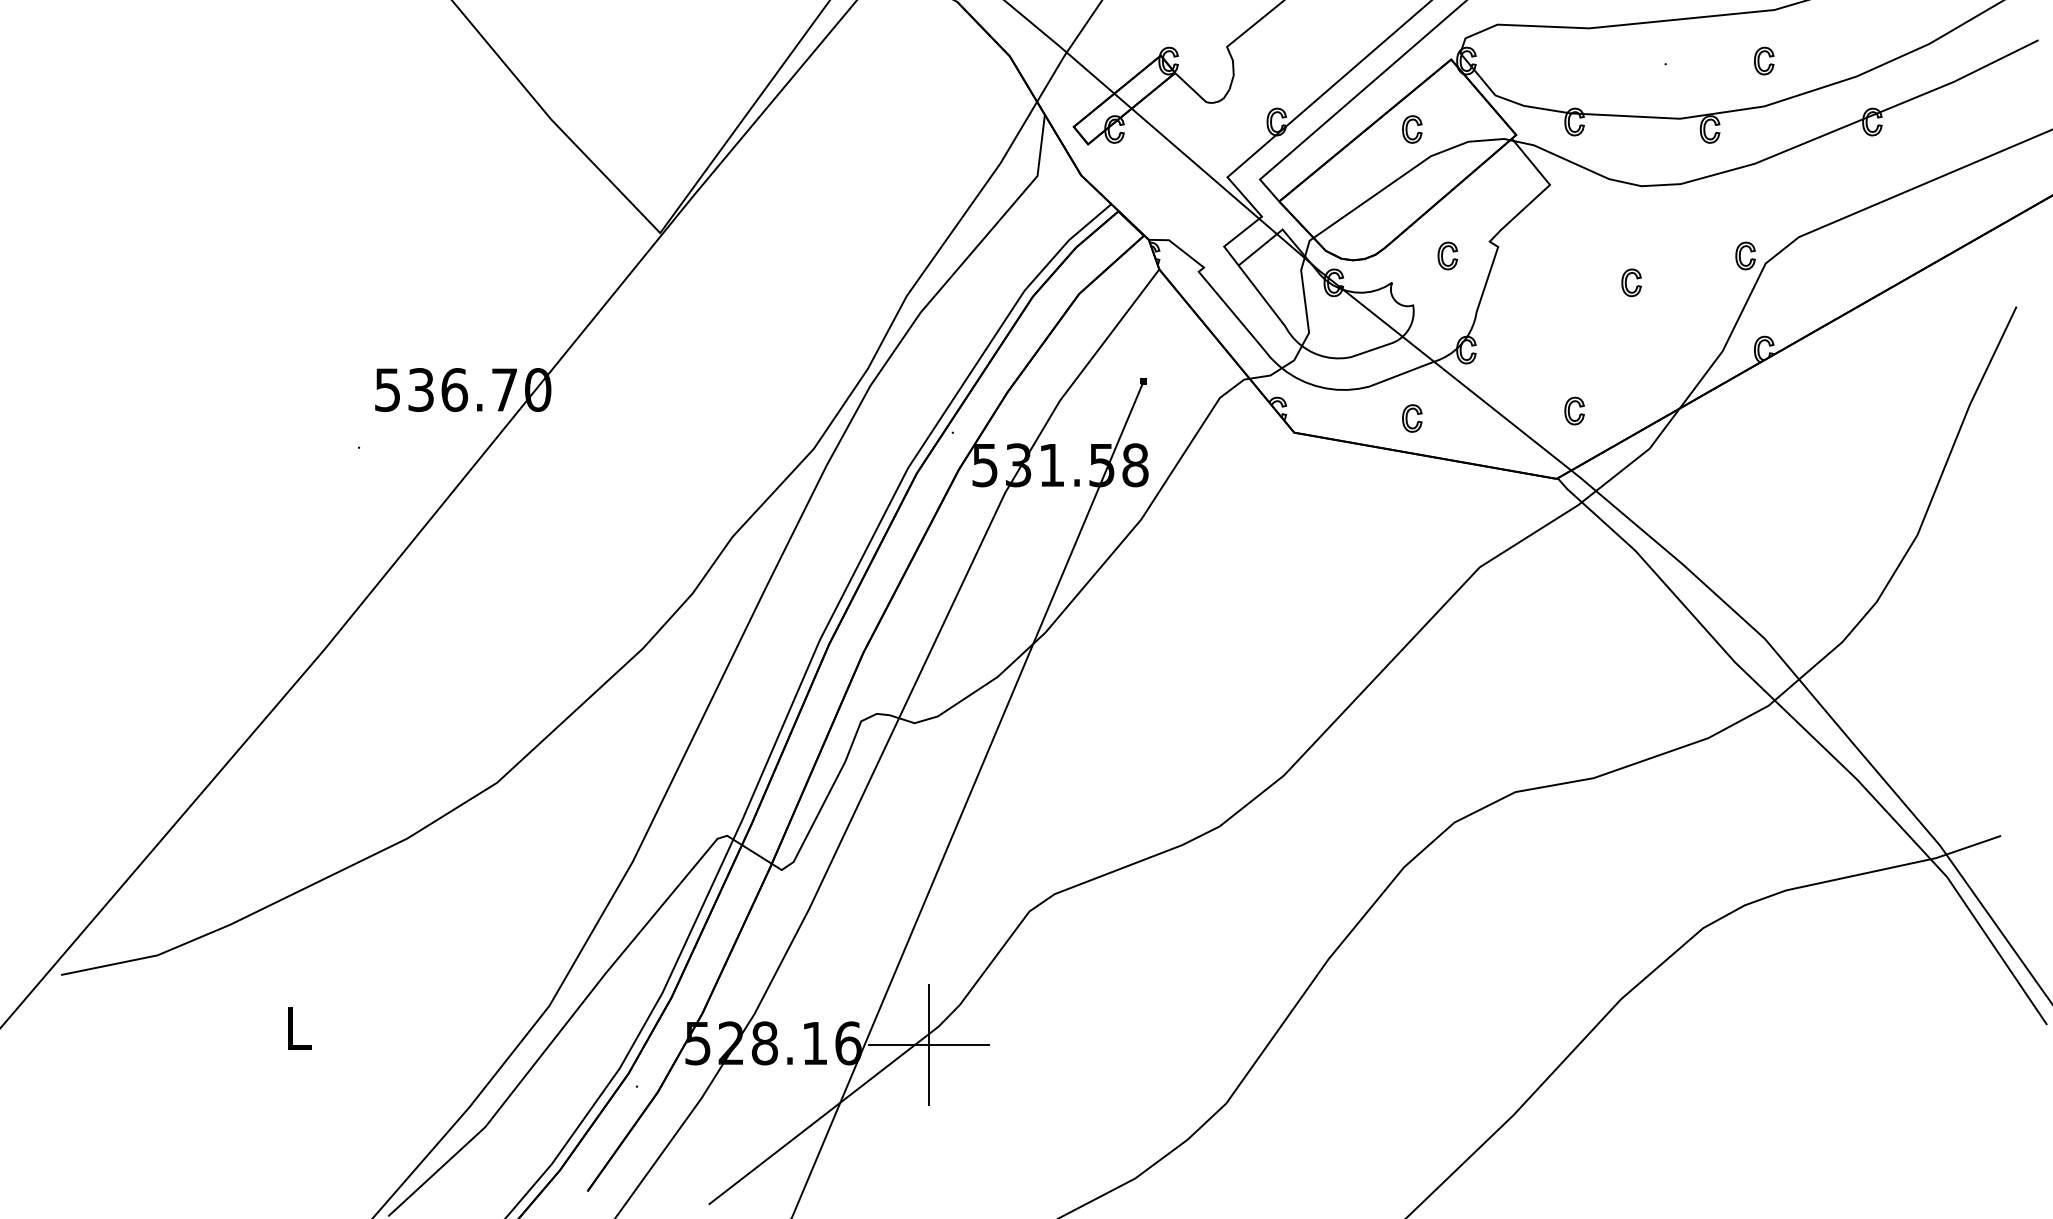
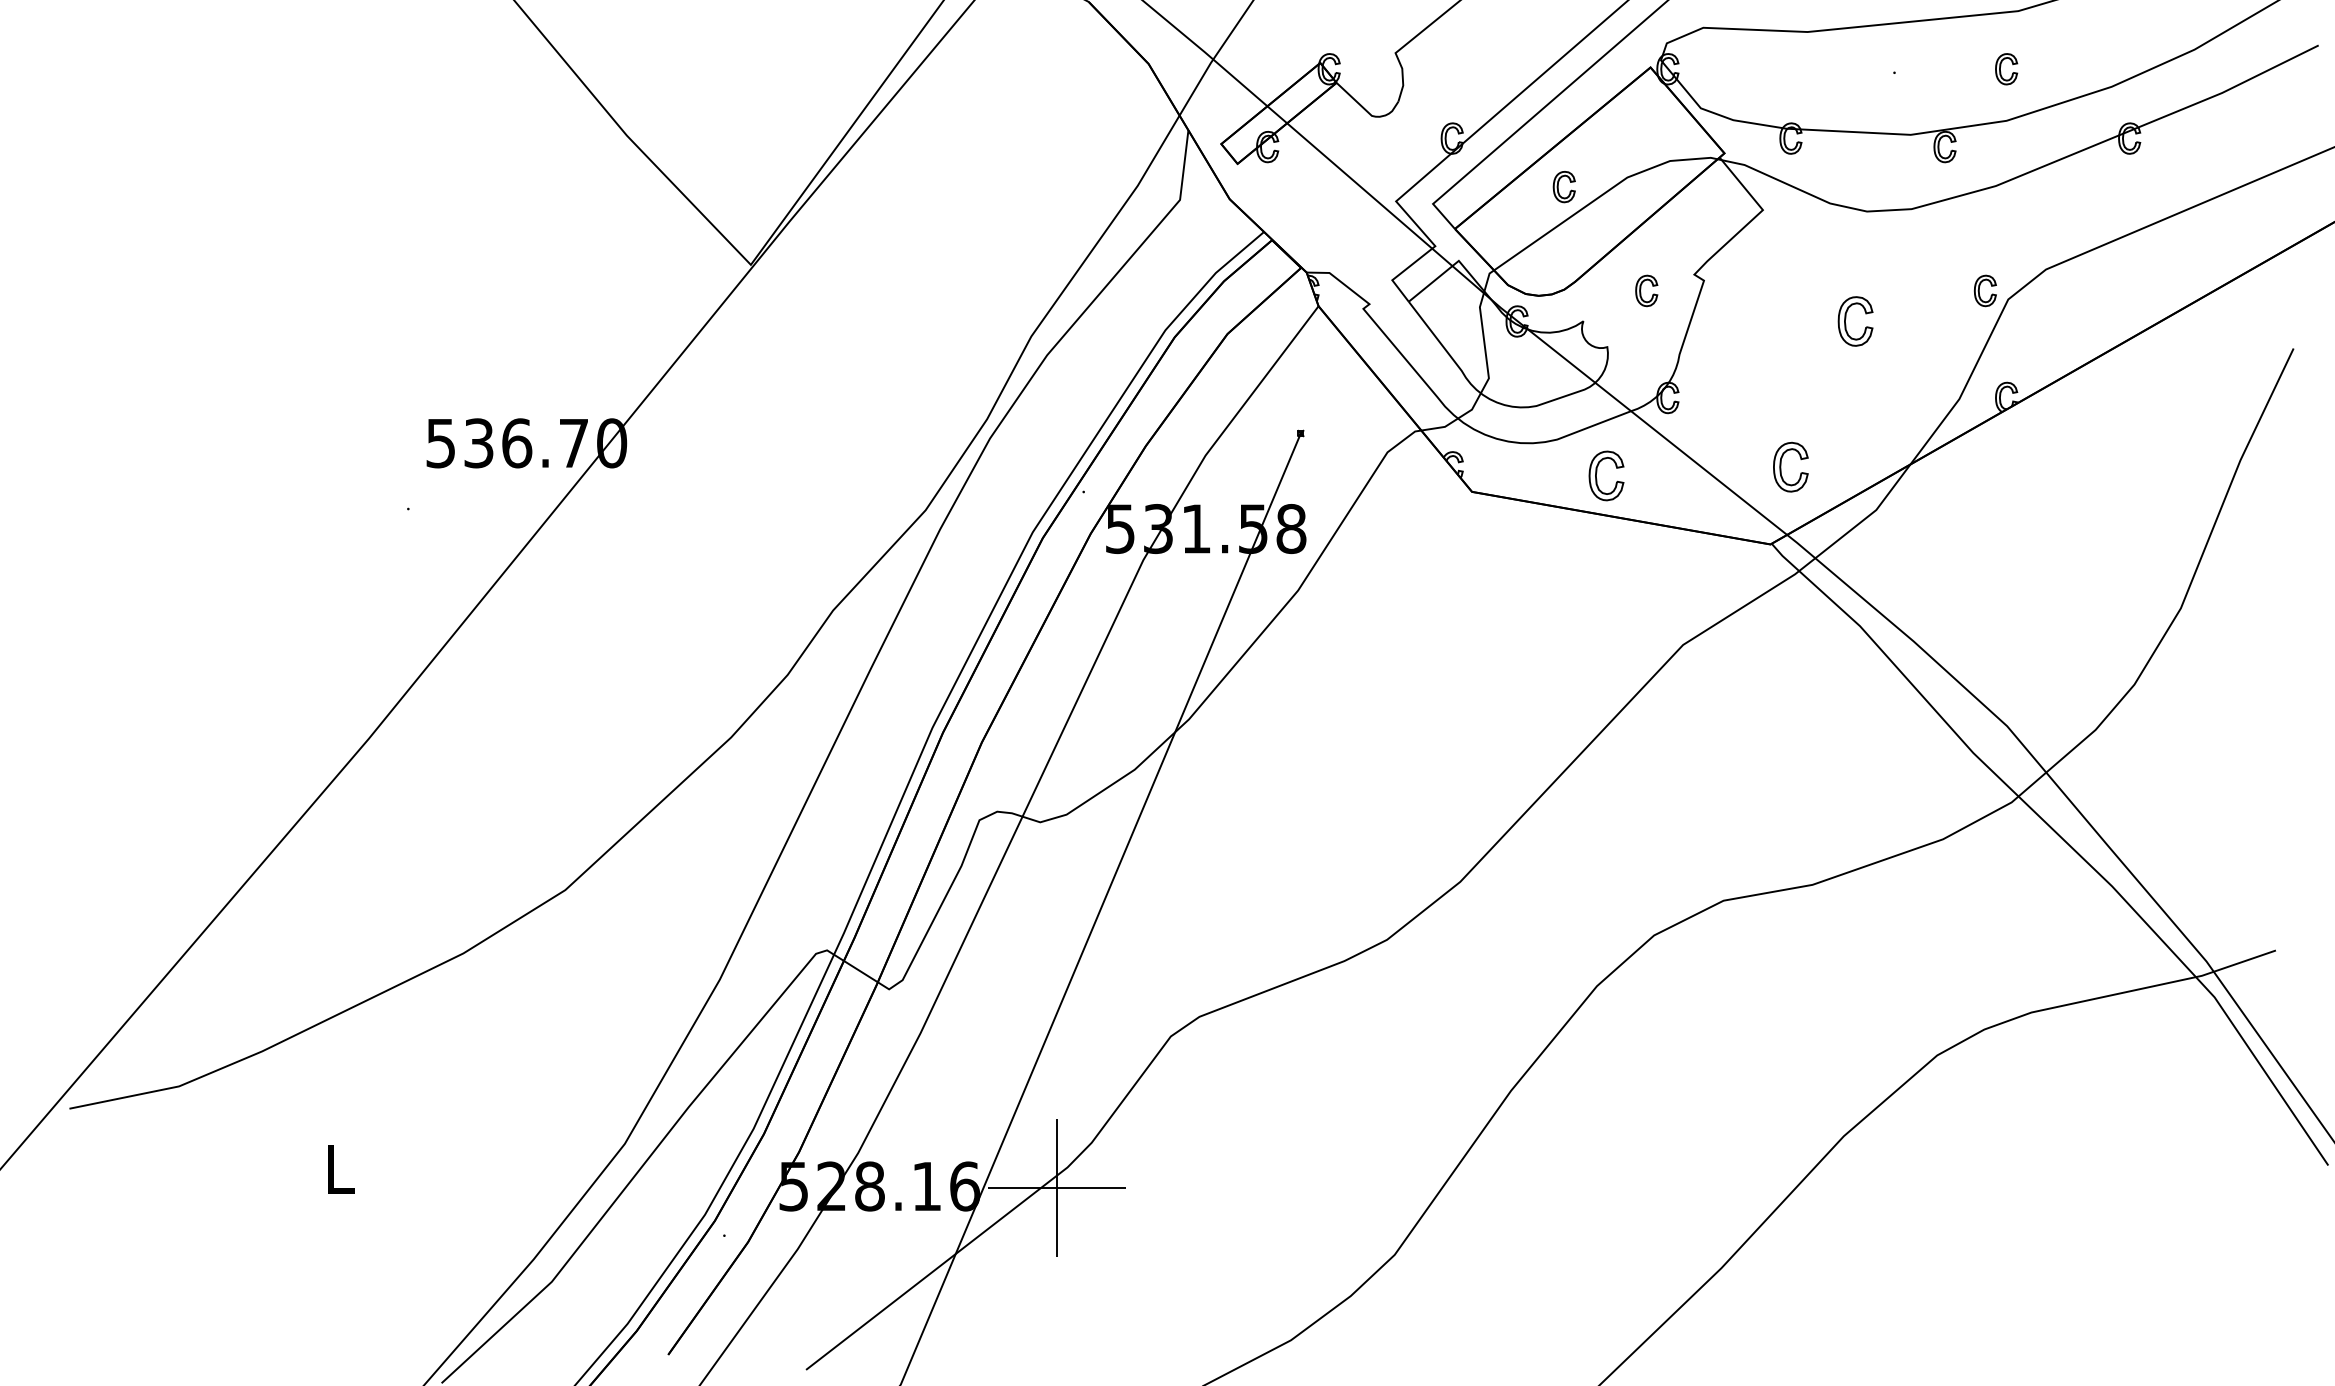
part: (1411, 129) -> (1563, 187), moved
part: (1631, 282) -> (1855, 321), size x1.6
part: (1574, 411) -> (1790, 467), size x1.6
part: (1411, 418) -> (1605, 475), size x1.6

